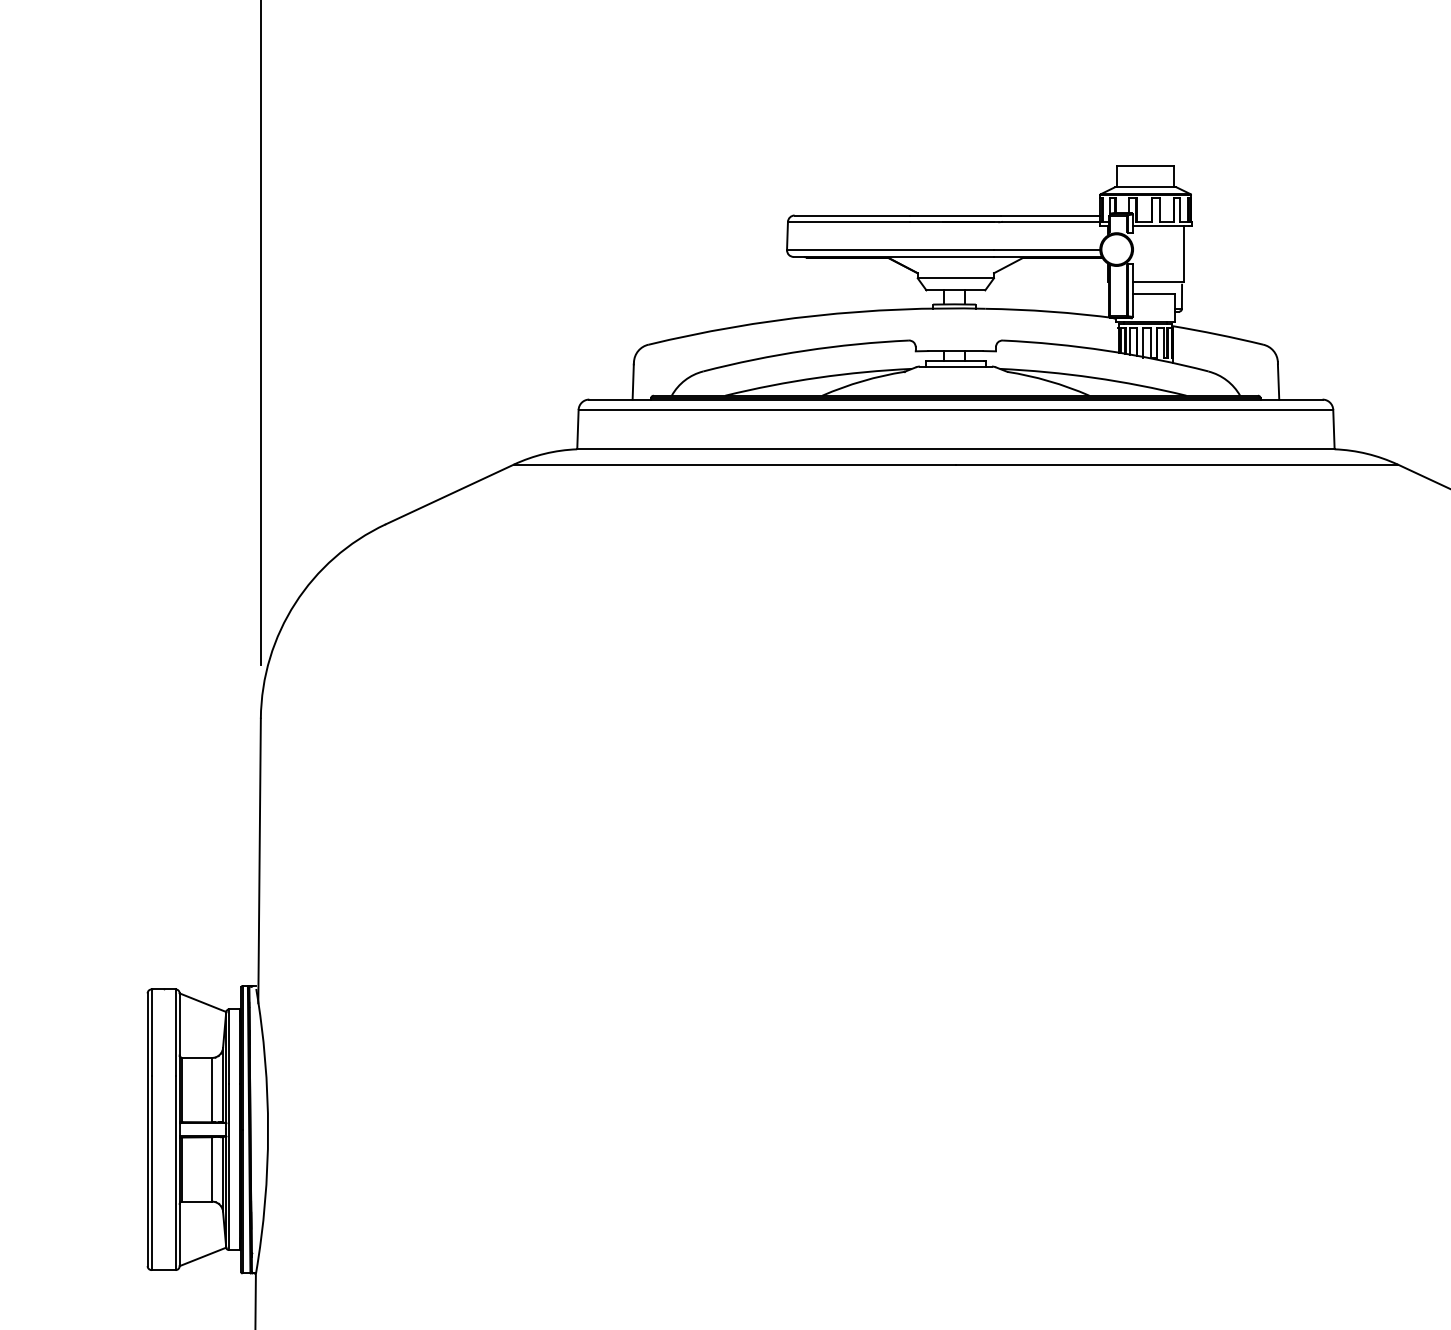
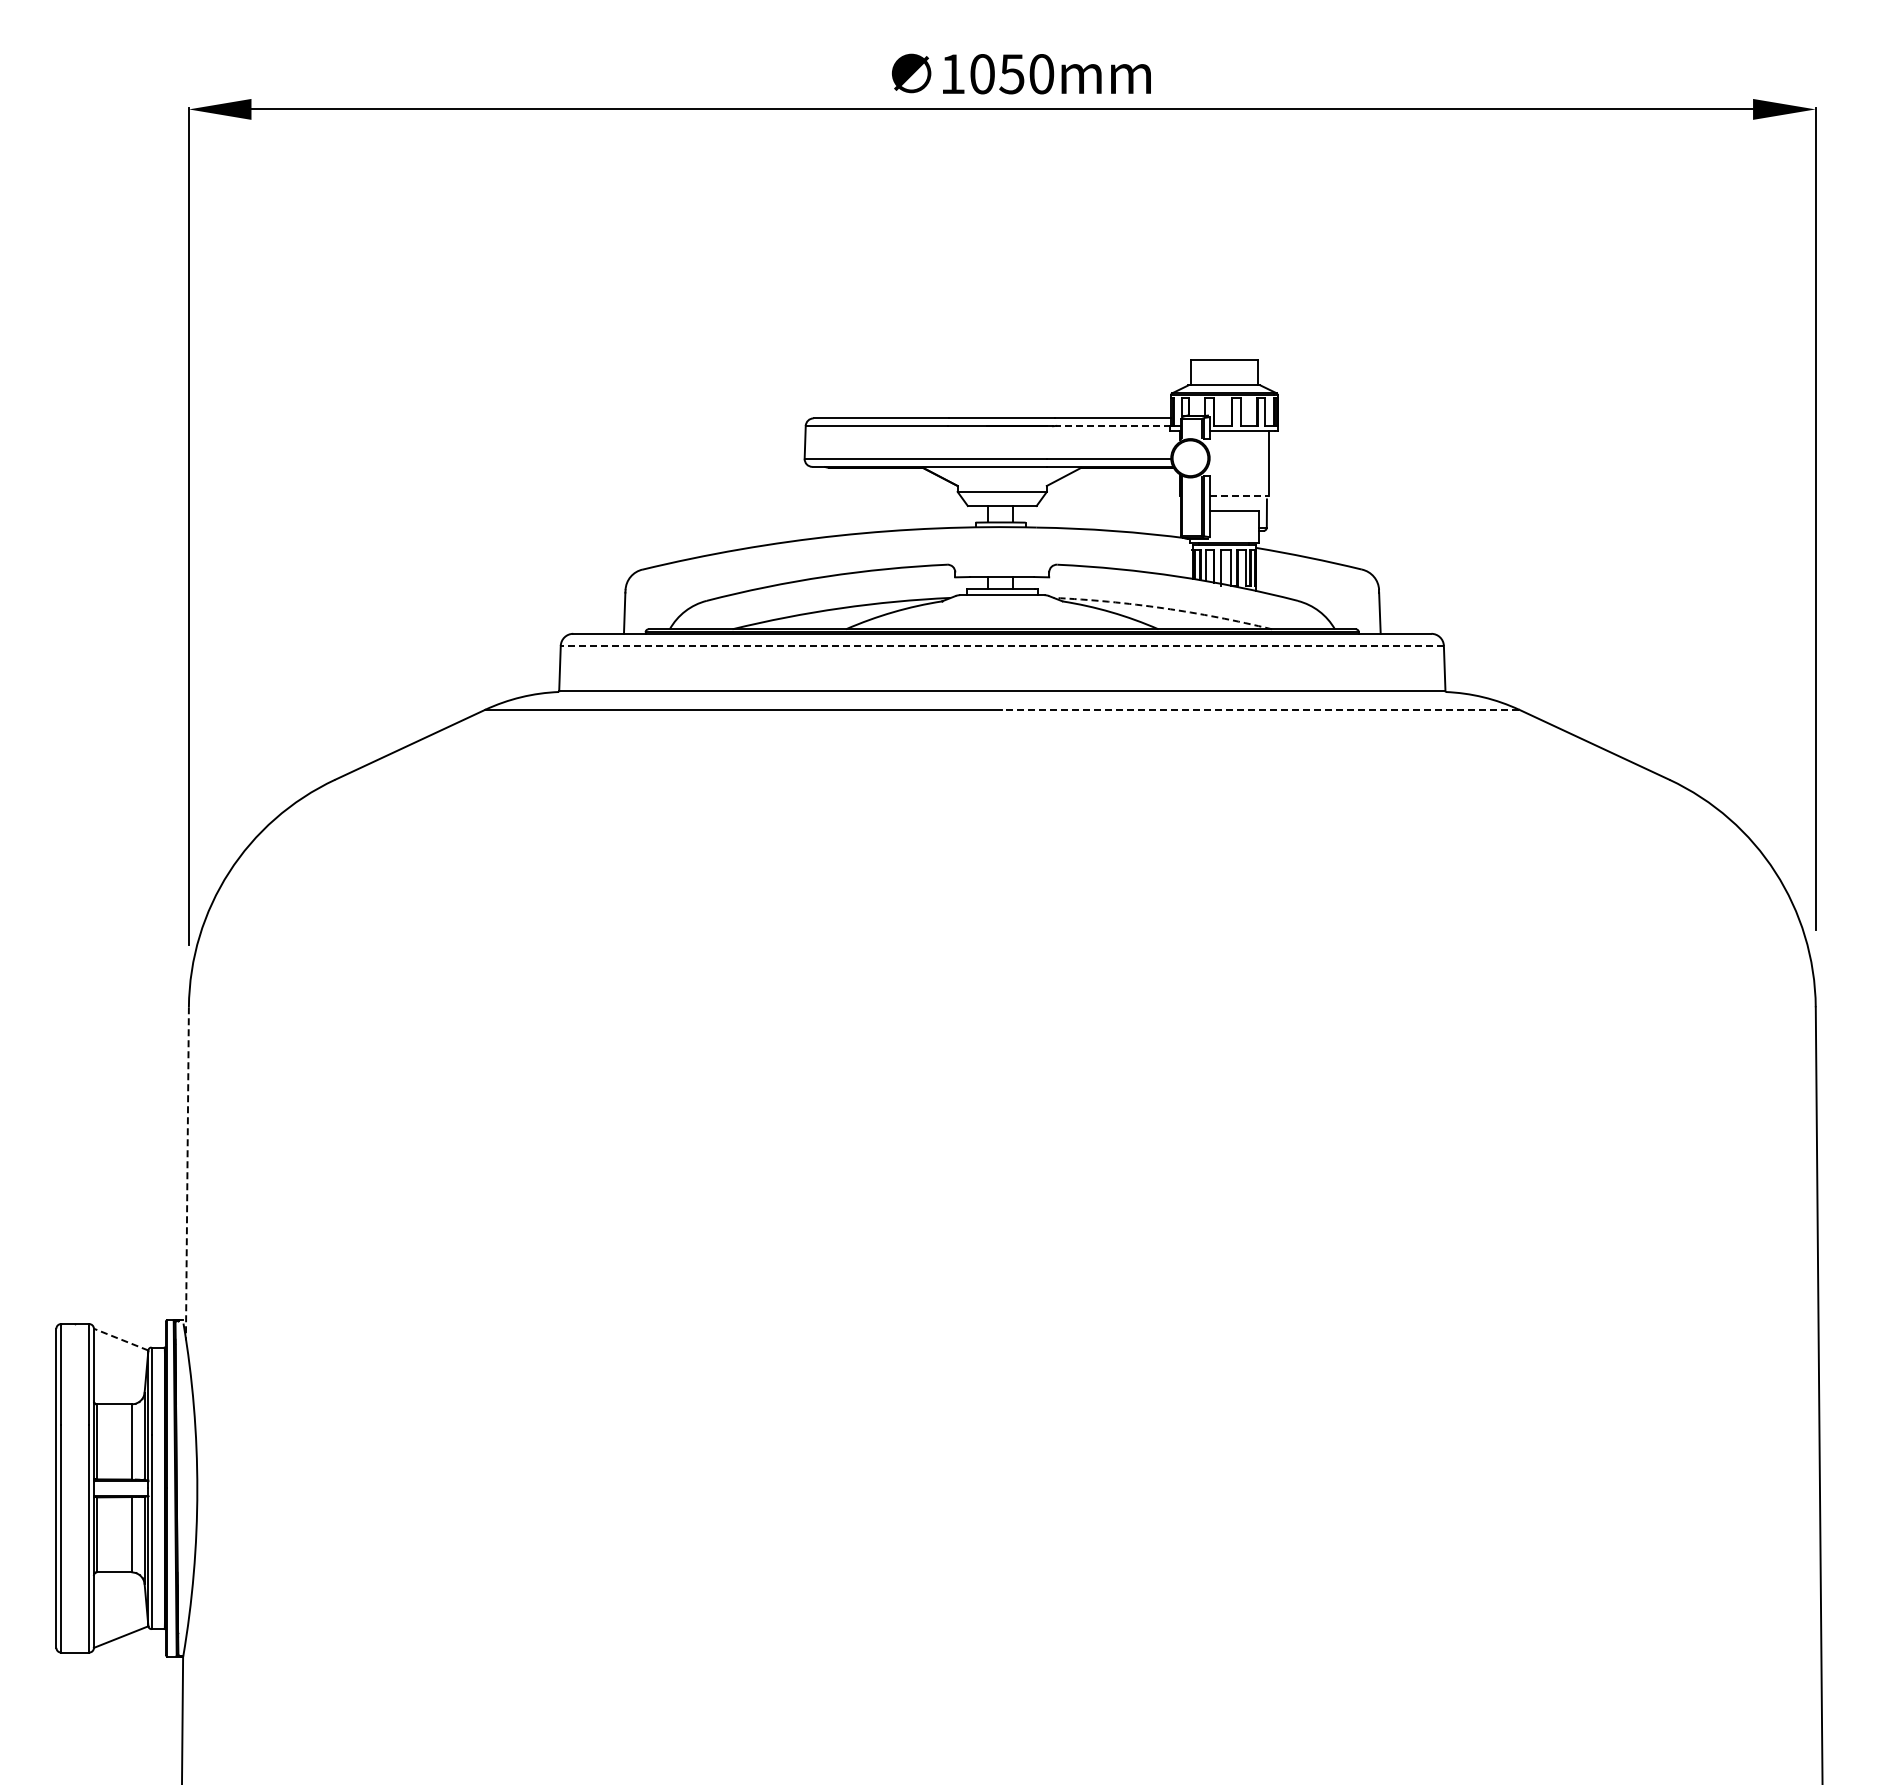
line: (1050, 221) -> (1113, 425), solid -> dashed
line: (1158, 282) -> (1239, 496), solid -> dashed
arc: (1093, 377) -> (1163, 608), solid -> dashed
line: (956, 410) -> (1002, 646), solid -> dashed
line: (1176, 464) -> (1260, 709), solid -> dashed
line: (259, 860) -> (187, 1173), solid -> dashed
line: (202, 1002) -> (120, 1339), solid -> dashed

